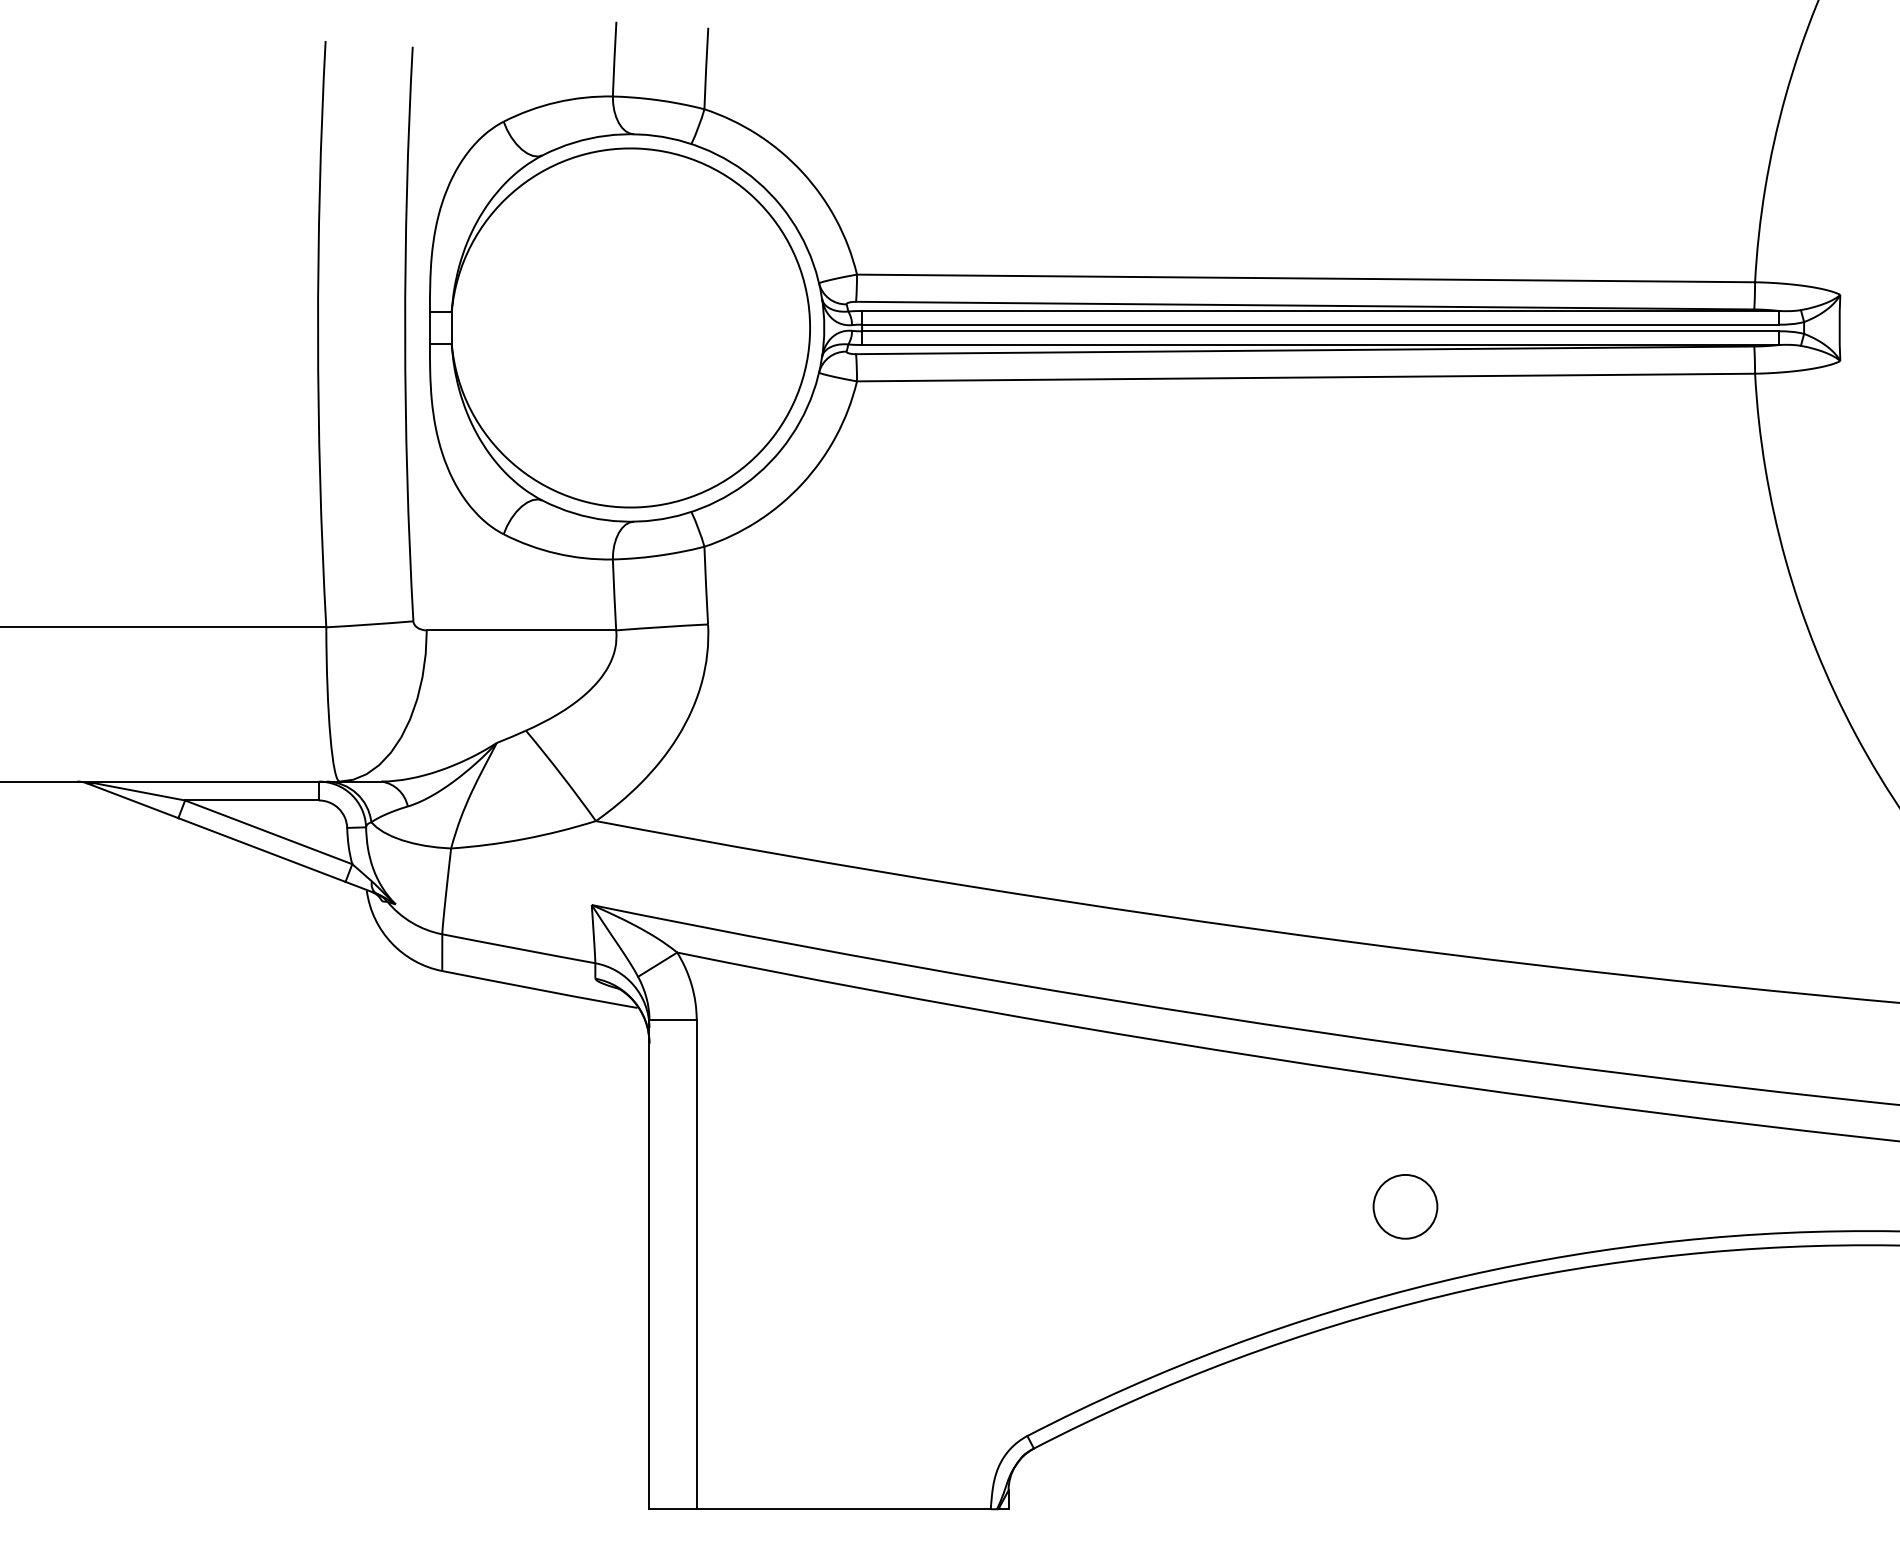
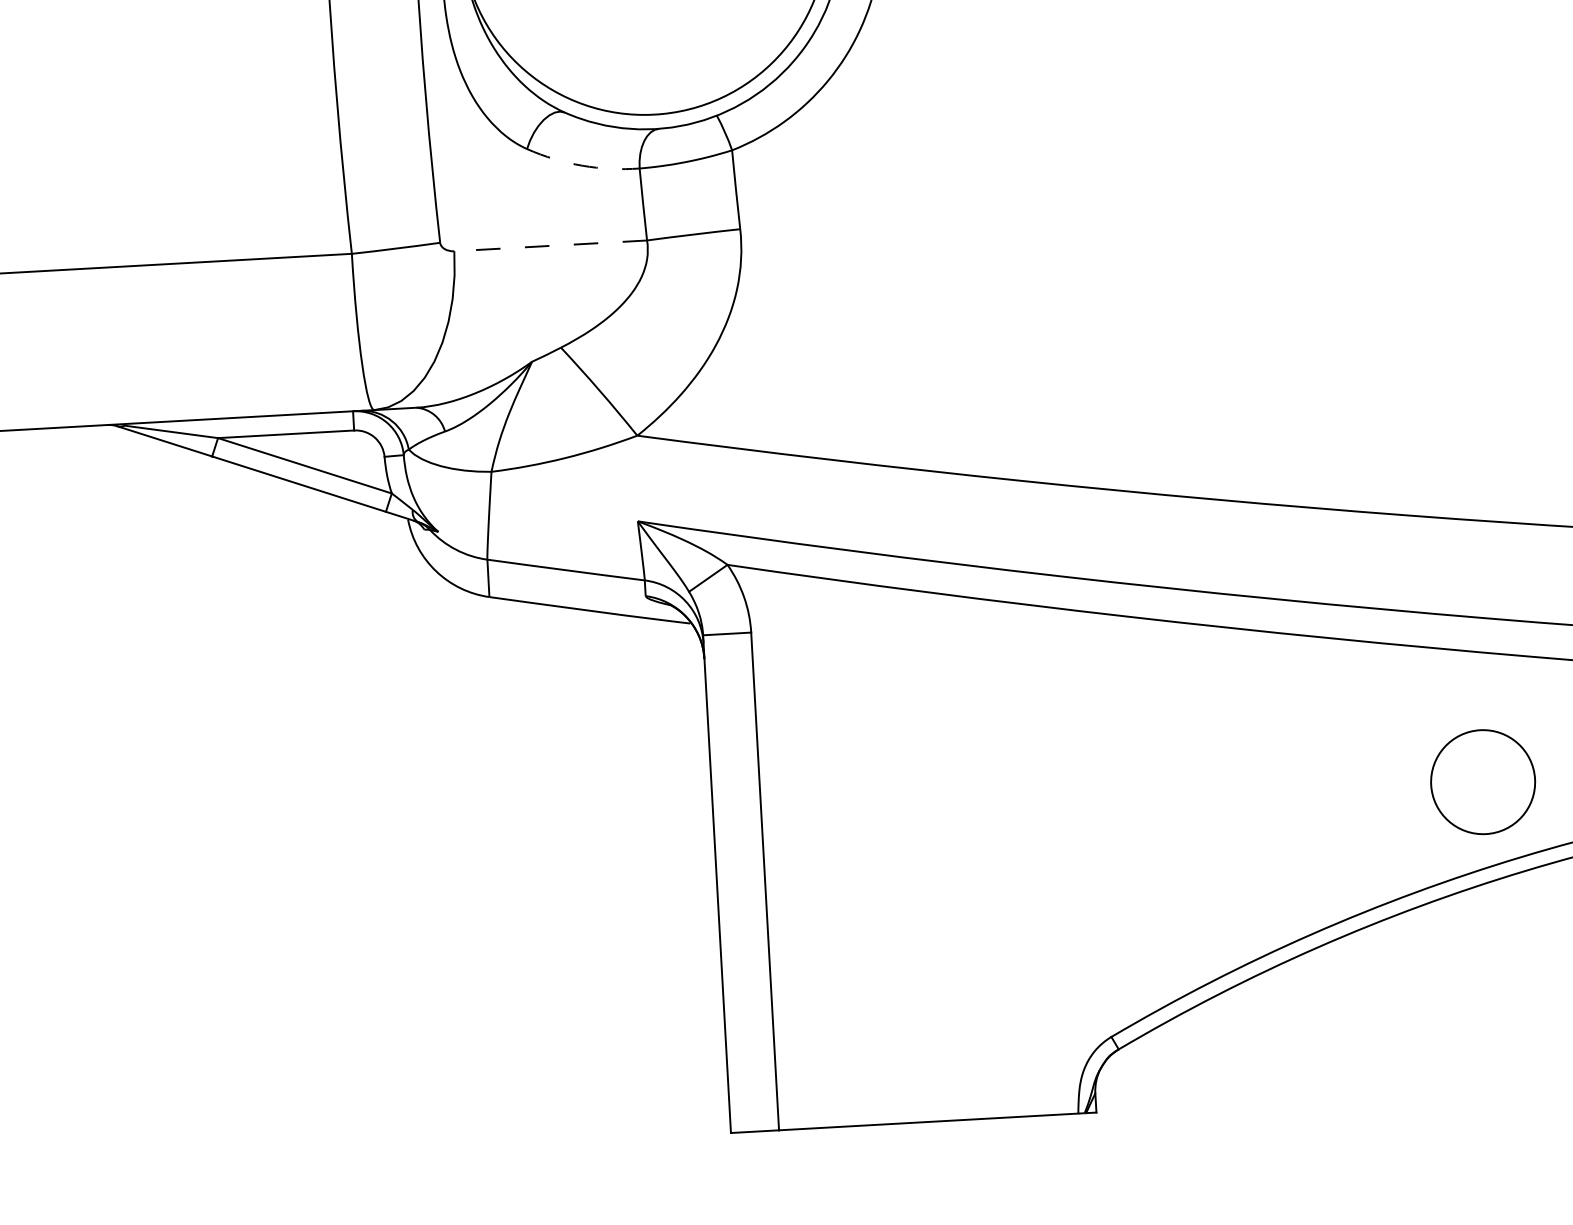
arc: (556, 553) -> (581, 165), solid -> dashed
line: (521, 630) -> (550, 245), solid -> dashed
circle: (1405, 1206) -> (1483, 781), size x1.6

